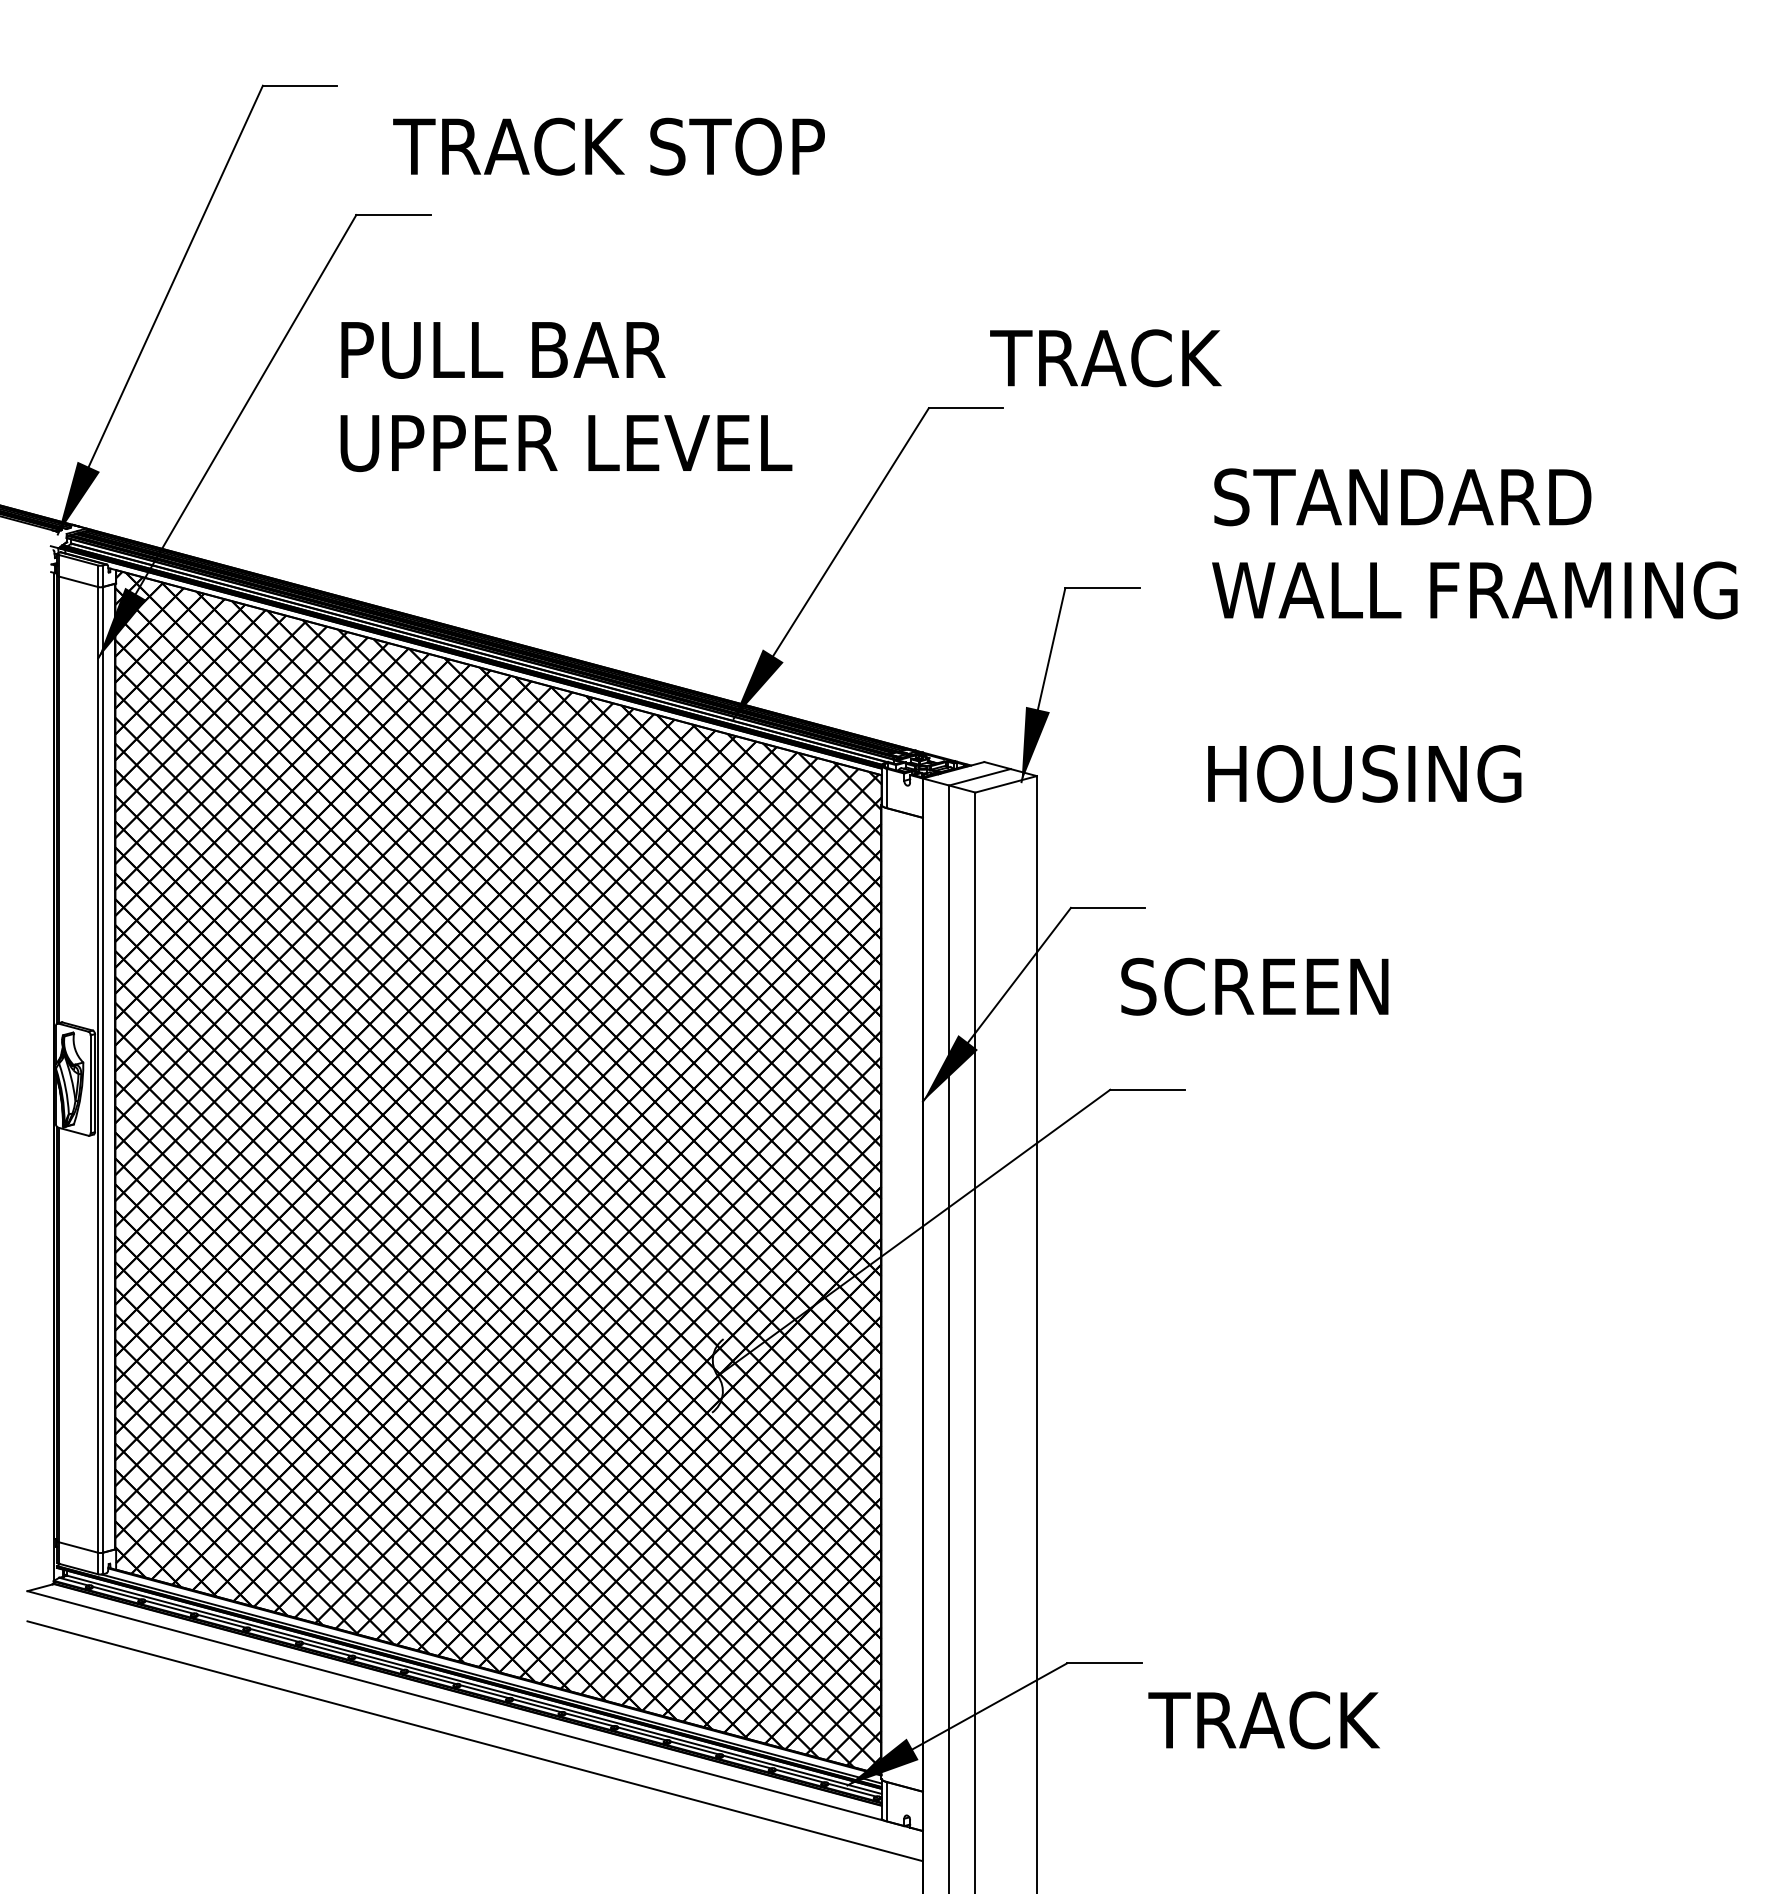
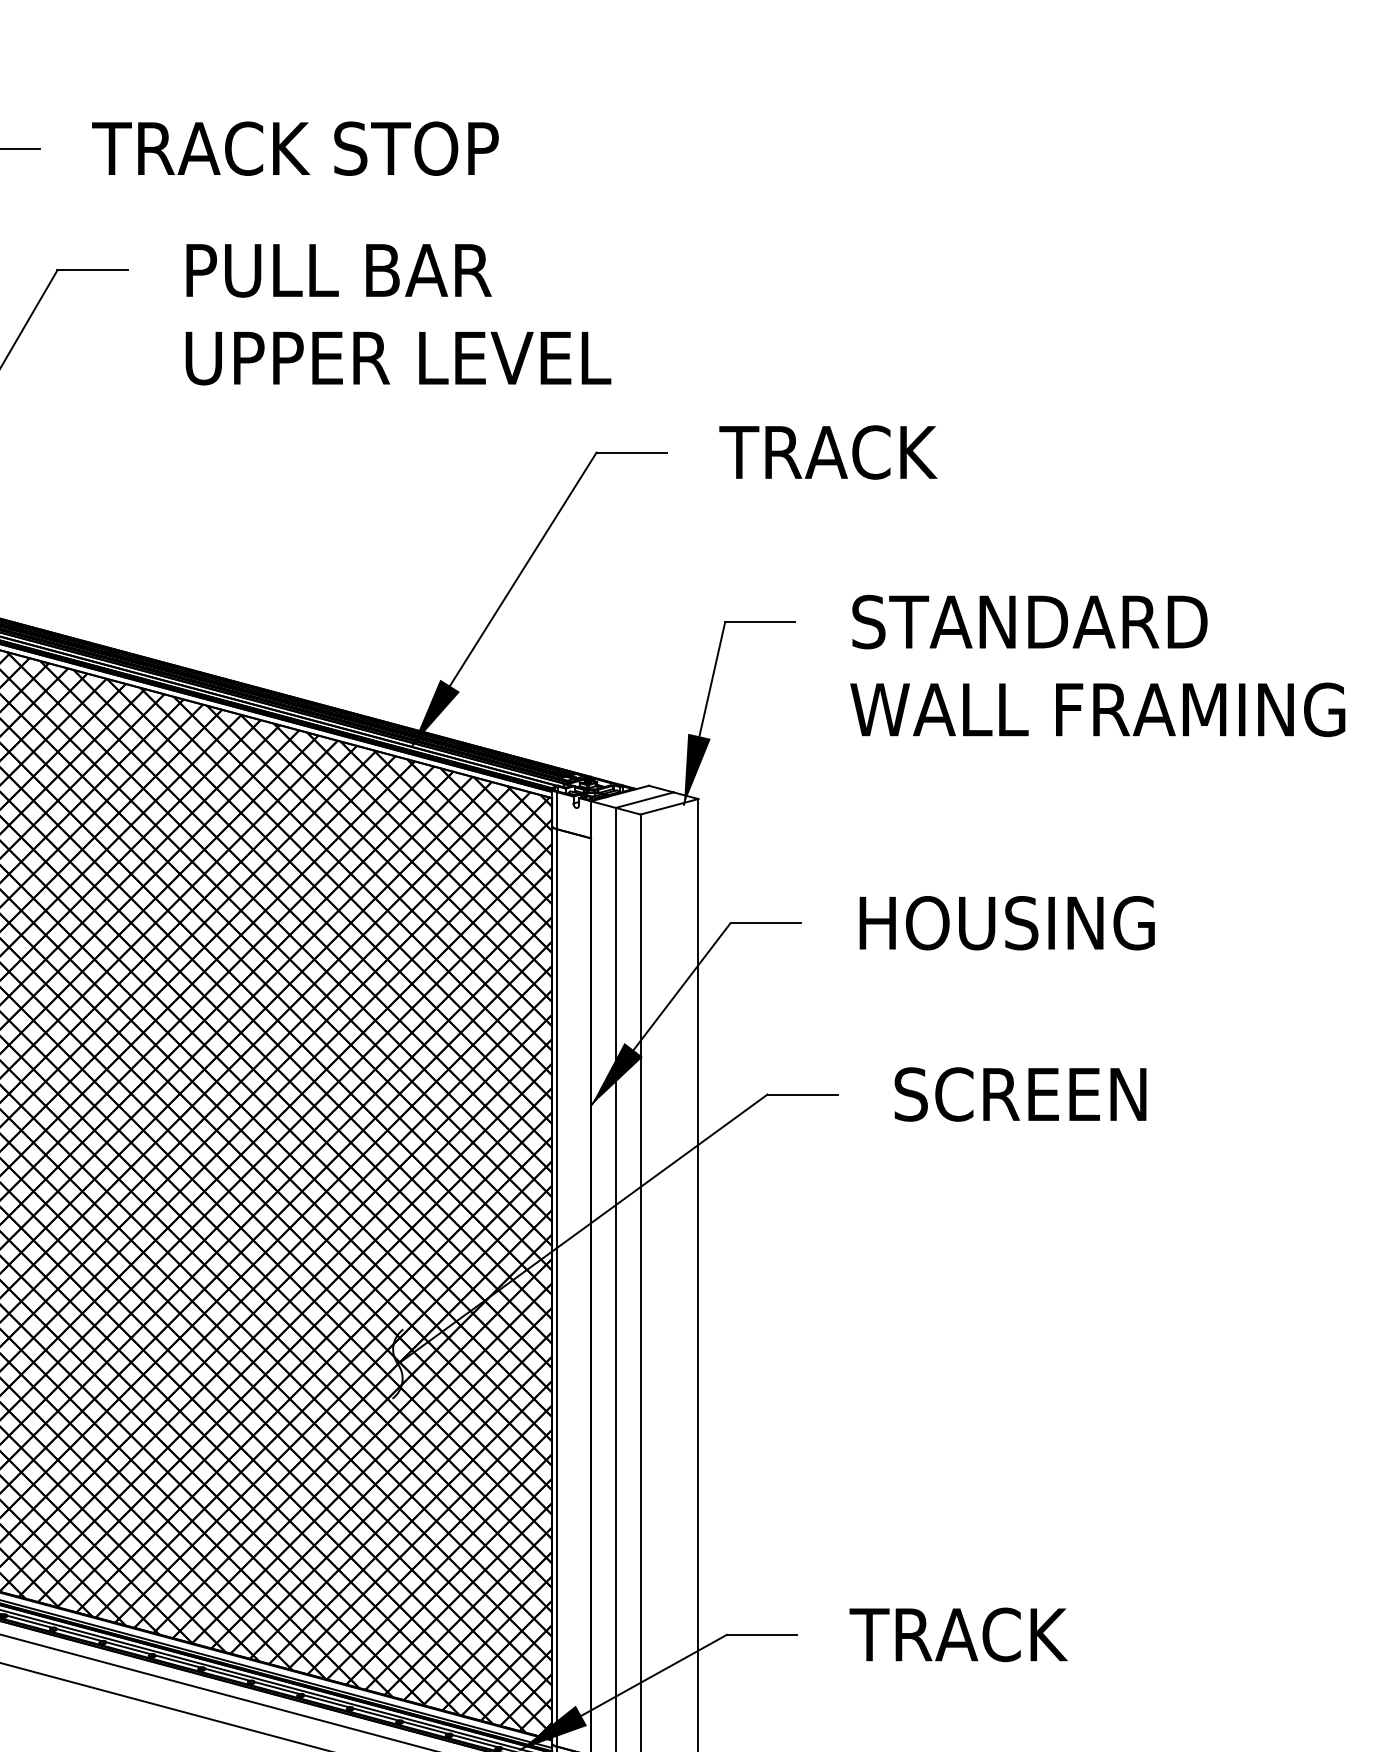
text: (608, 146) -> (294, 148), moved
text: (1105, 358) -> (828, 452), moved
text: (566, 397) -> (398, 315), moved
text: (1474, 543) -> (1097, 665), moved
text: (1364, 773) -> (1007, 922), moved
text: (1254, 986) -> (1020, 1094), moved
line: (886, 1294) -> (556, 1287), added
text: (1263, 1720) -> (958, 1634), moved

